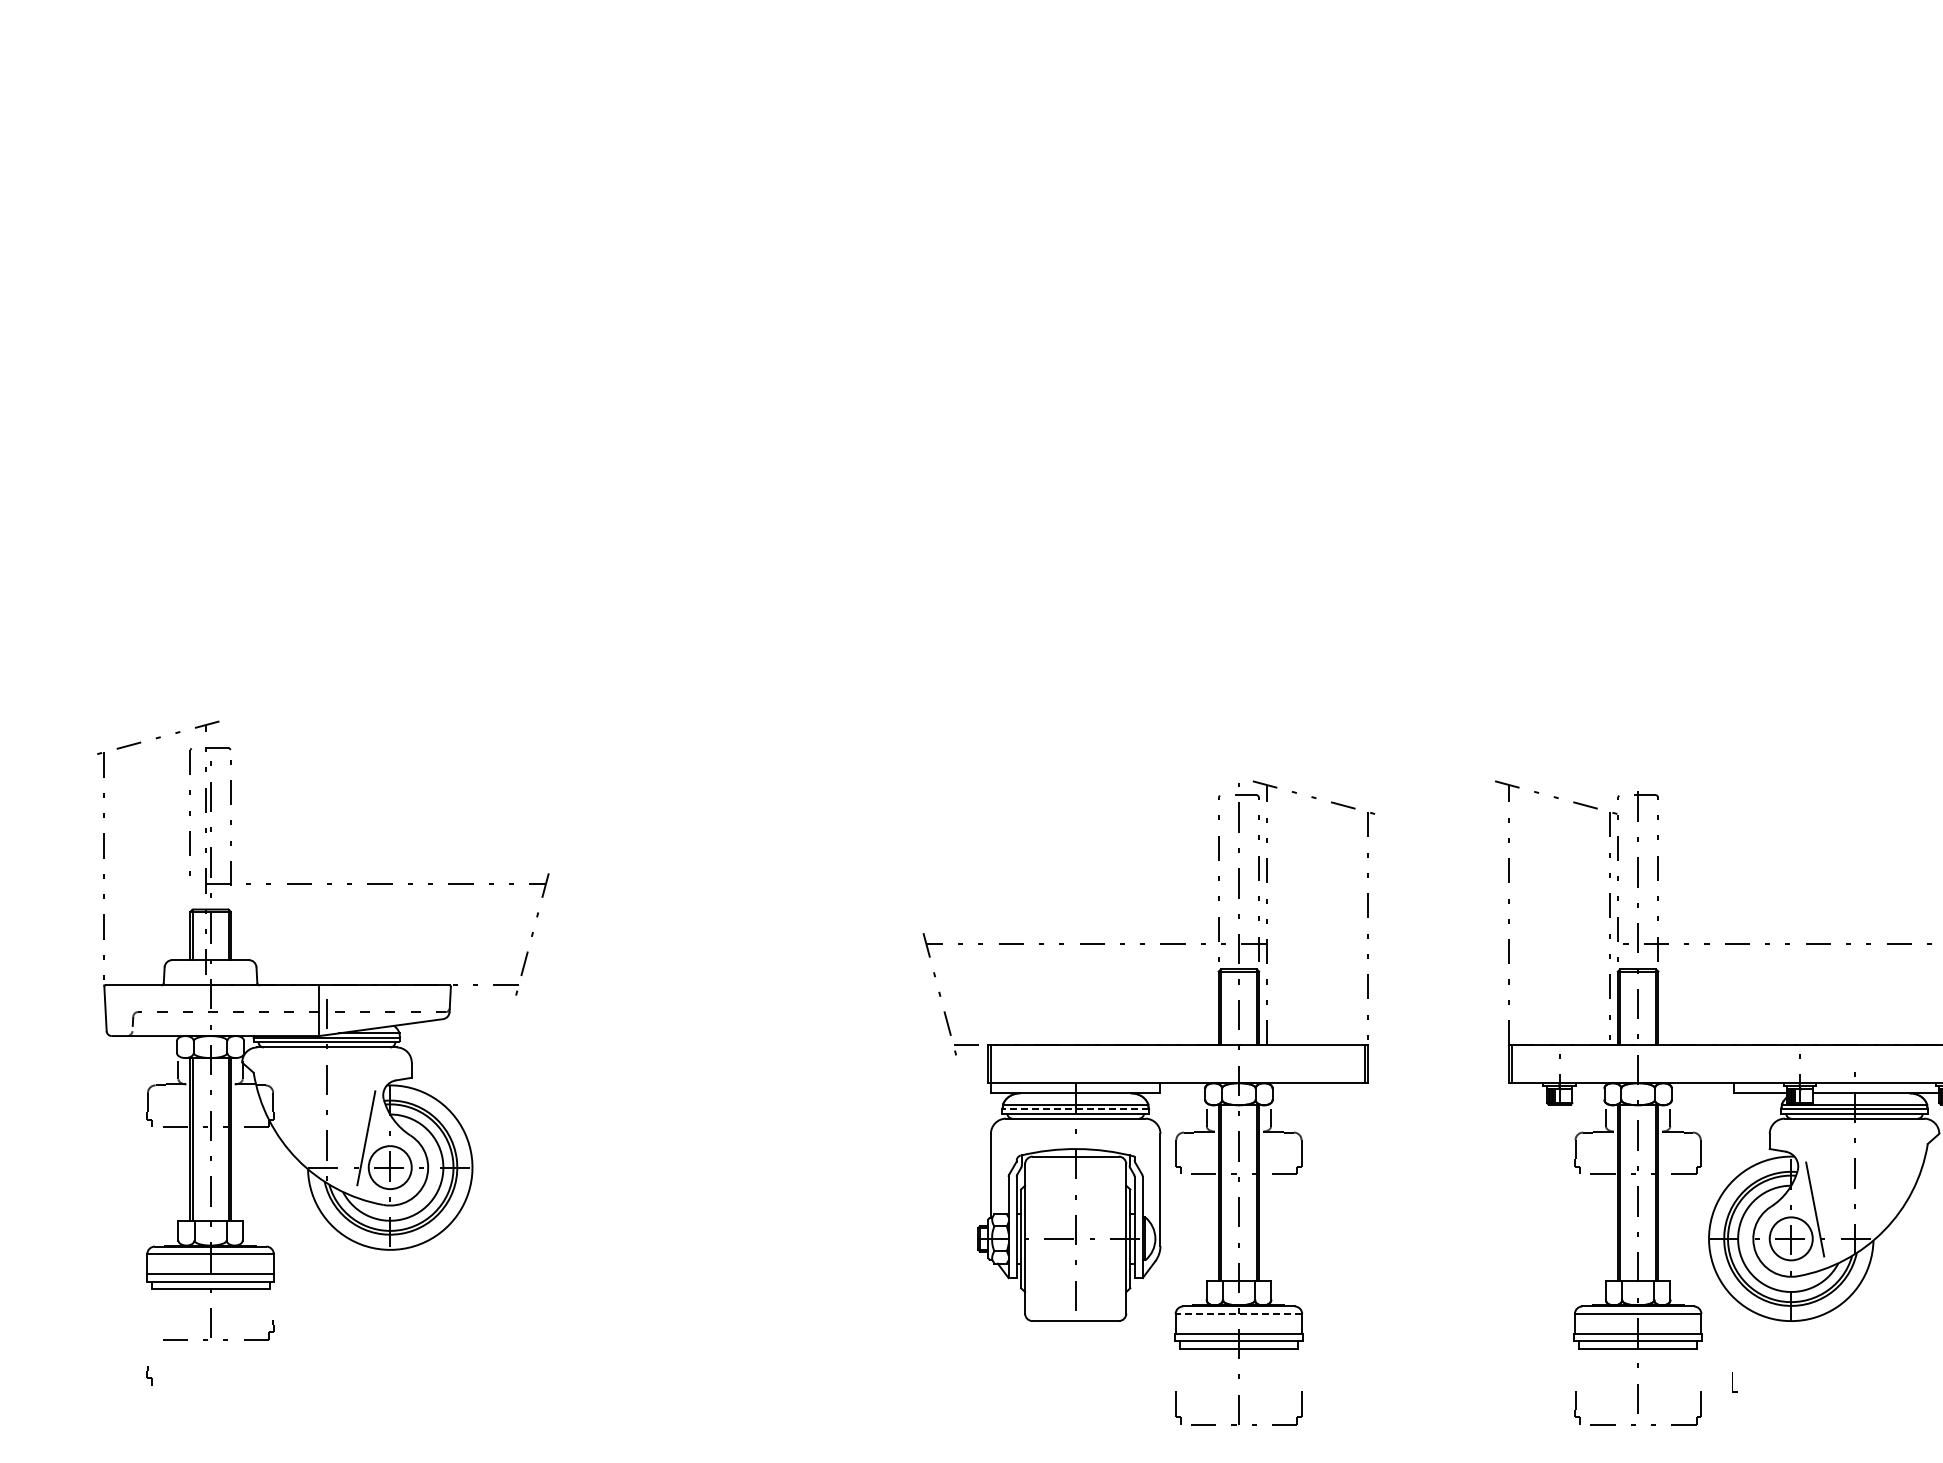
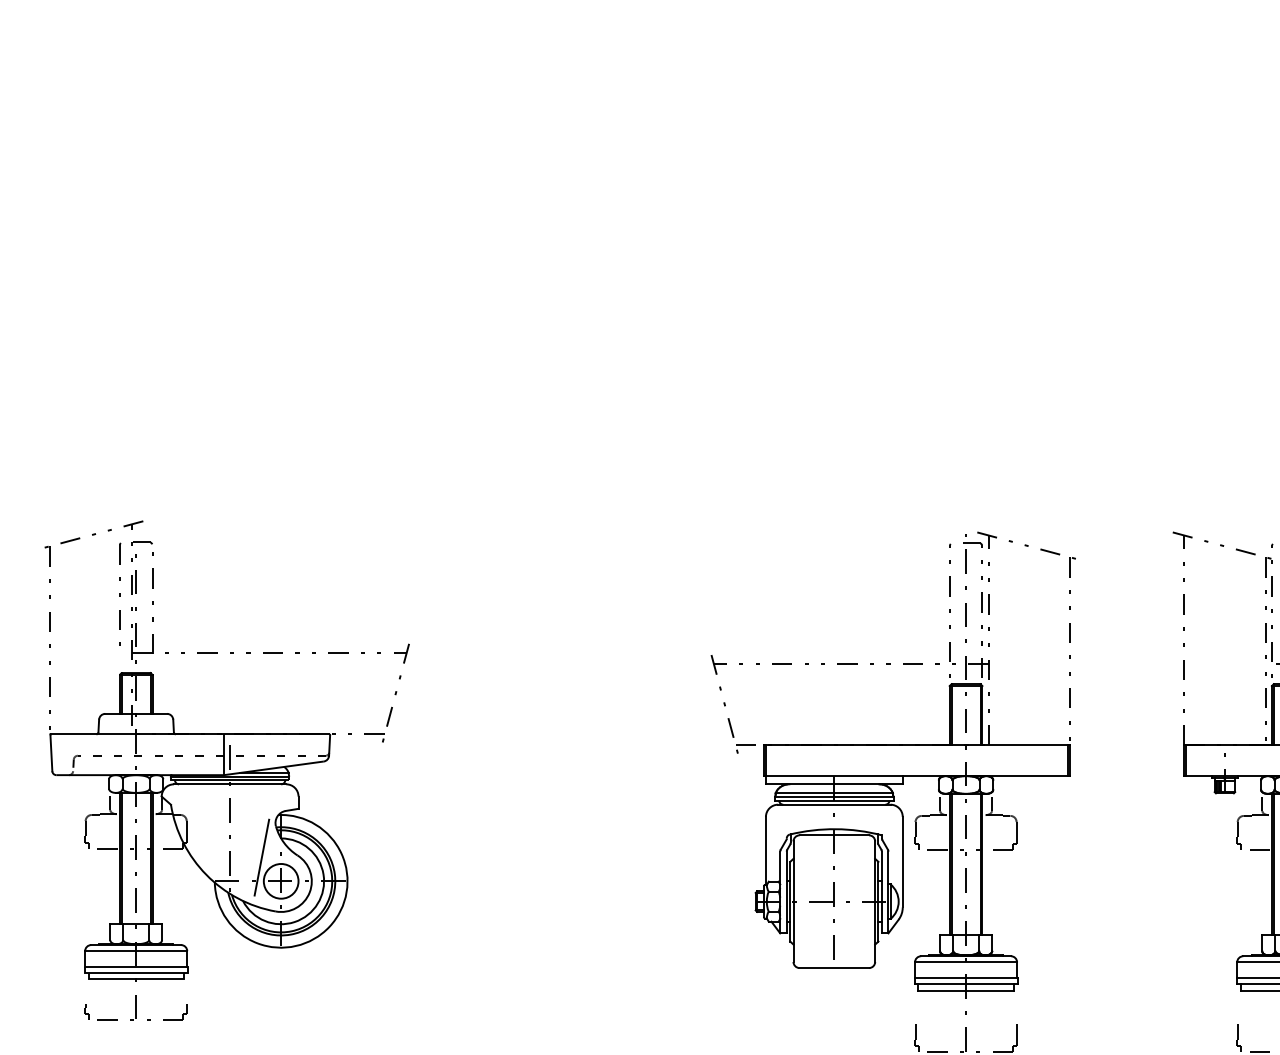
part: (323, 1030) -> (227, 770), moved
line: (1075, 1109) -> (834, 797), dashed -> solid
line: (1238, 1314) -> (965, 962), dashed -> solid

